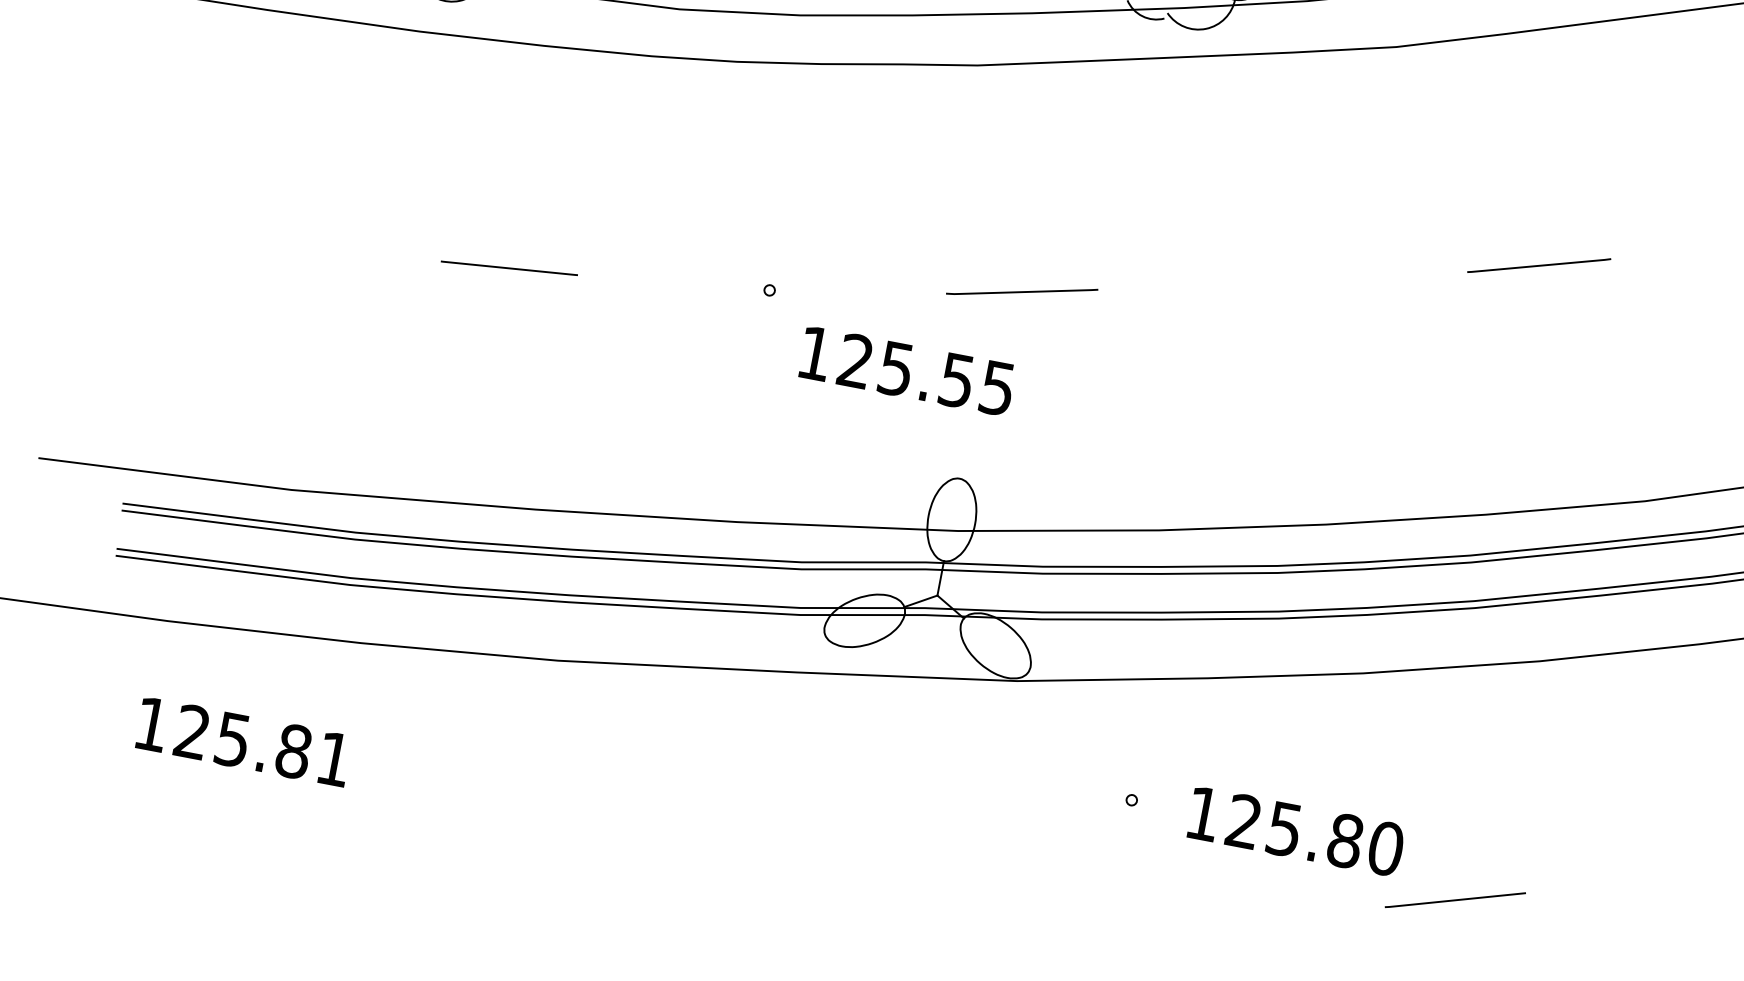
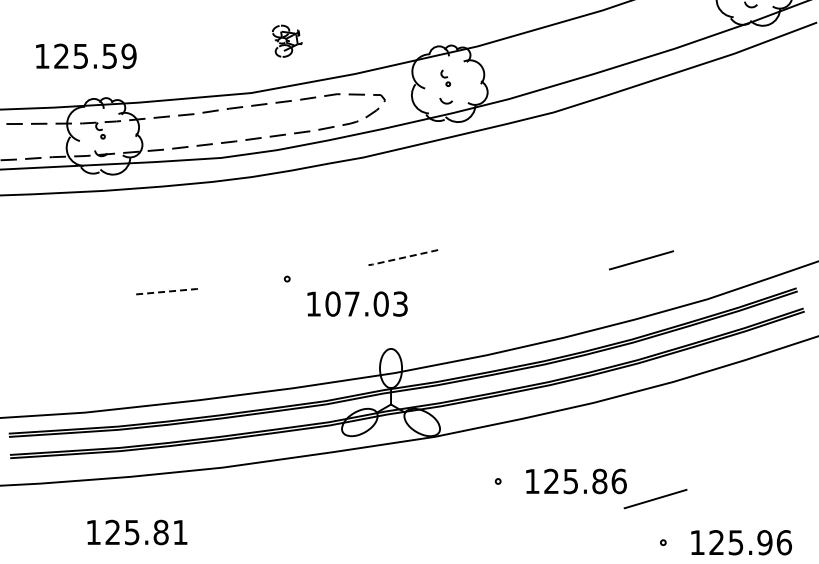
line: (1539, 266) -> (641, 260), moved
line: (508, 267) -> (165, 291), solid -> dashed
line: (1022, 291) -> (403, 257), solid -> dashed
text: (926, 373) -> (366, 303), 125.55 -> 107.03
text: (244, 741) -> (137, 532), moved
text: (1384, 846) -> (618, 480), 125.80 -> 125.86

